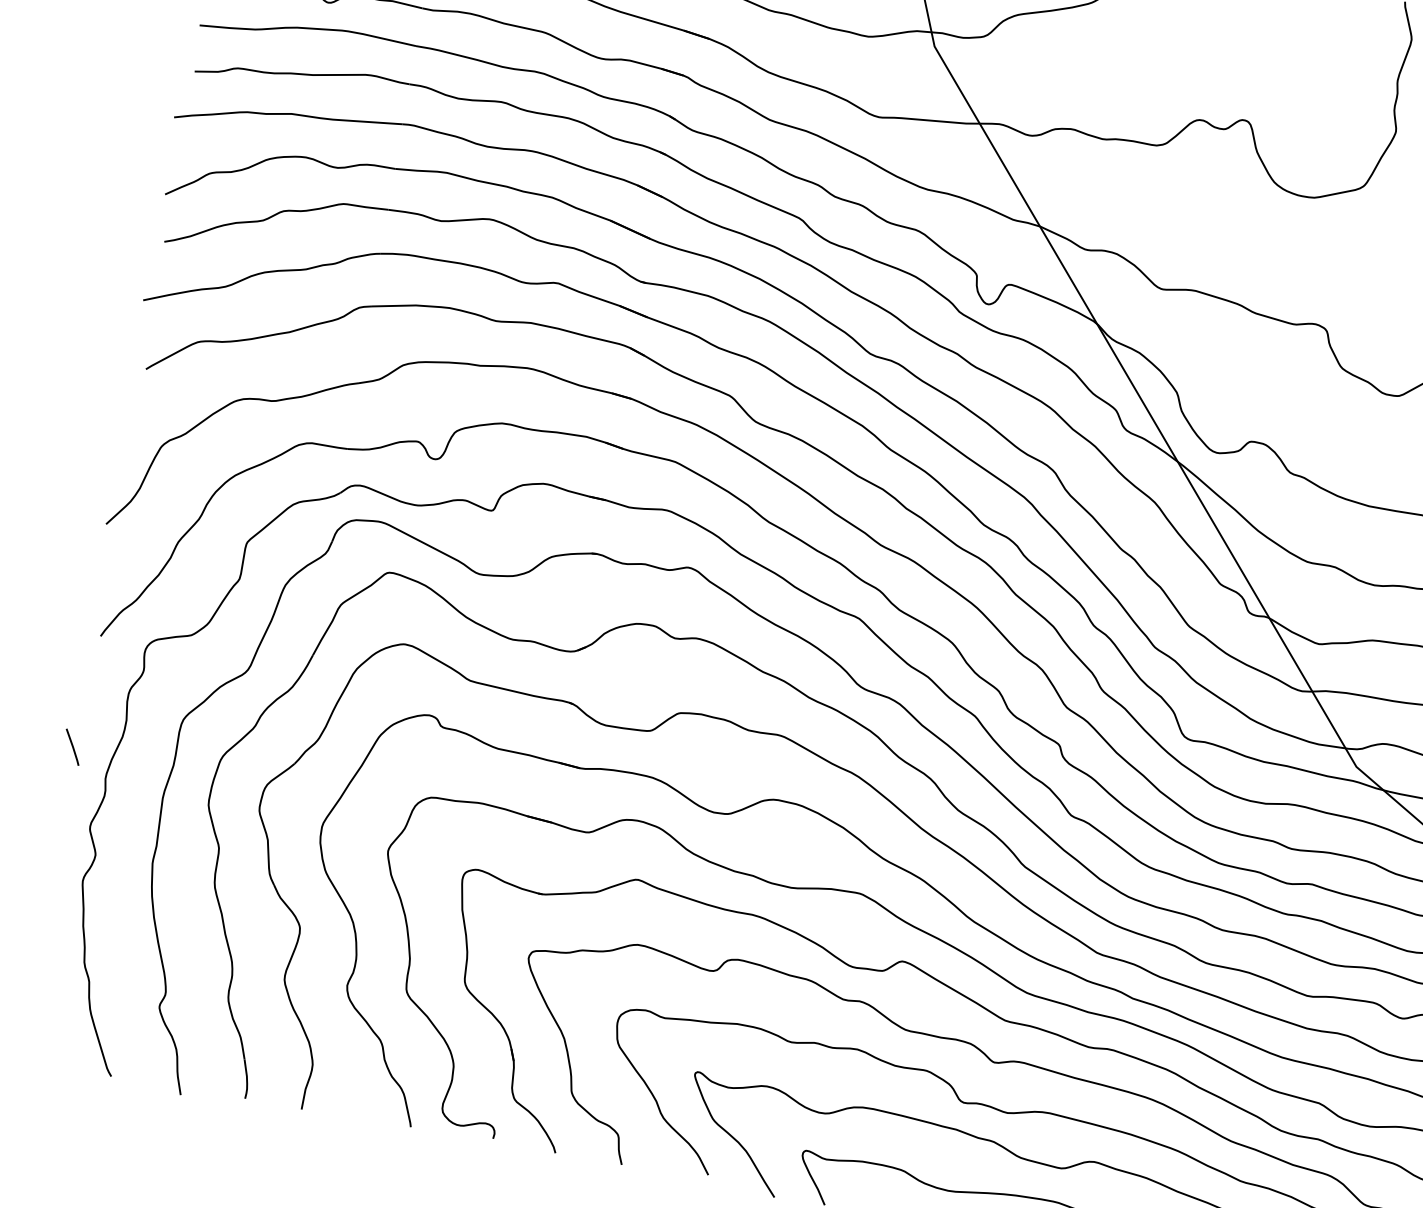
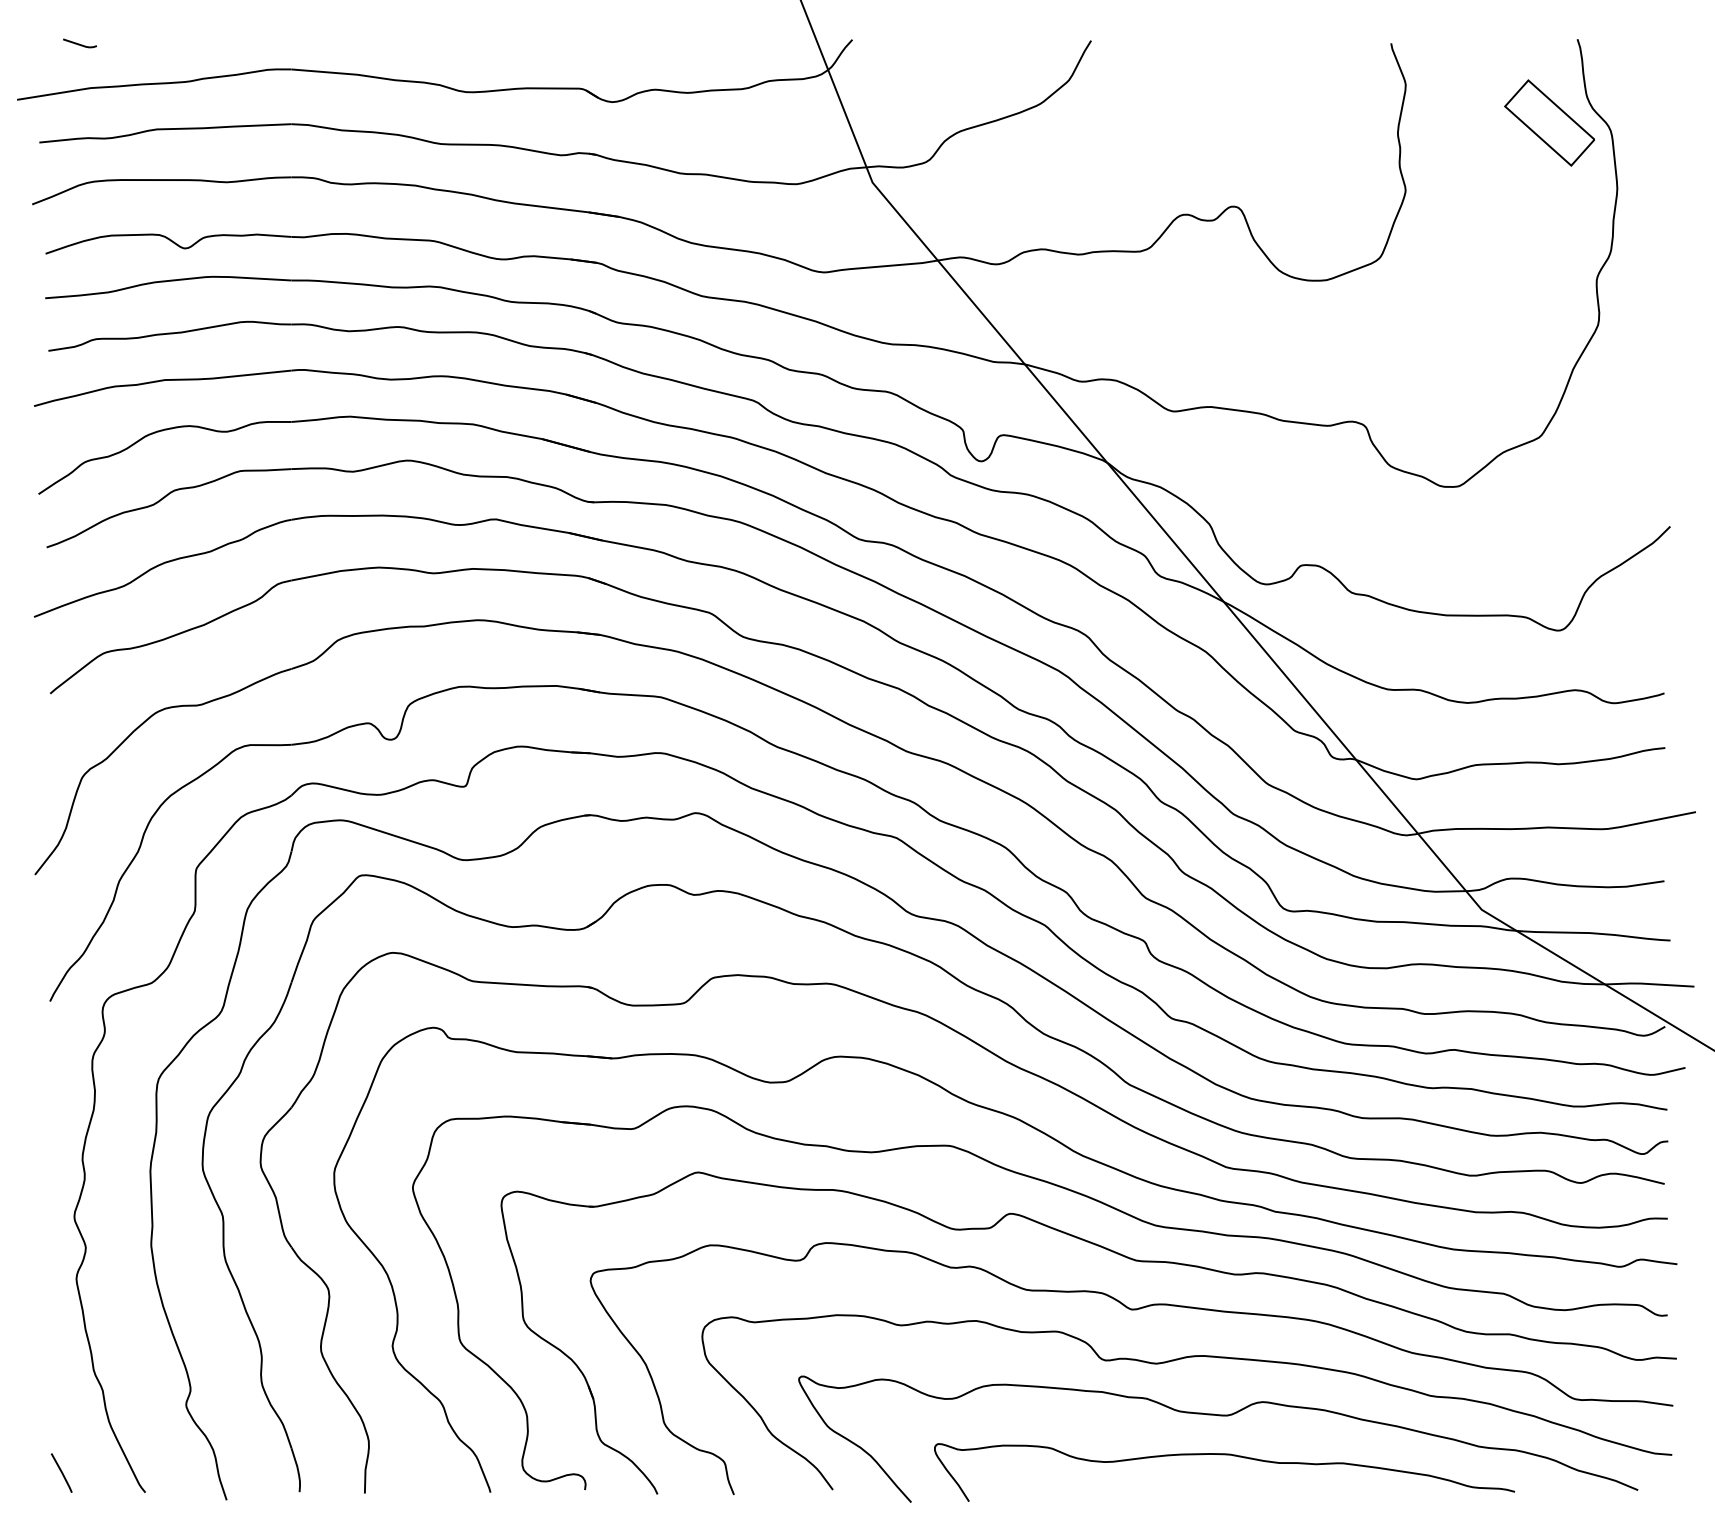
line: (72, 746) -> (61, 1472), moved

